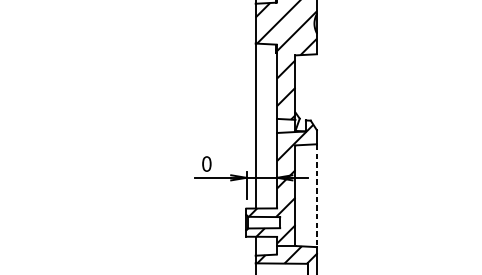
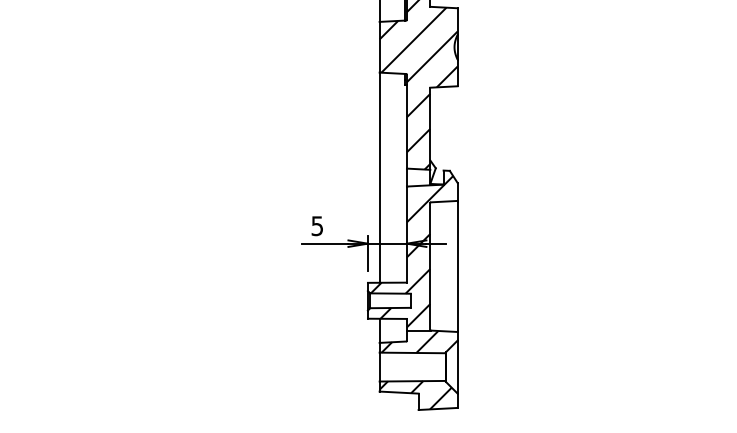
text: (206, 164) -> (317, 226), 0 -> 5
line: (316, 195) -> (457, 266), dashed -> solid

